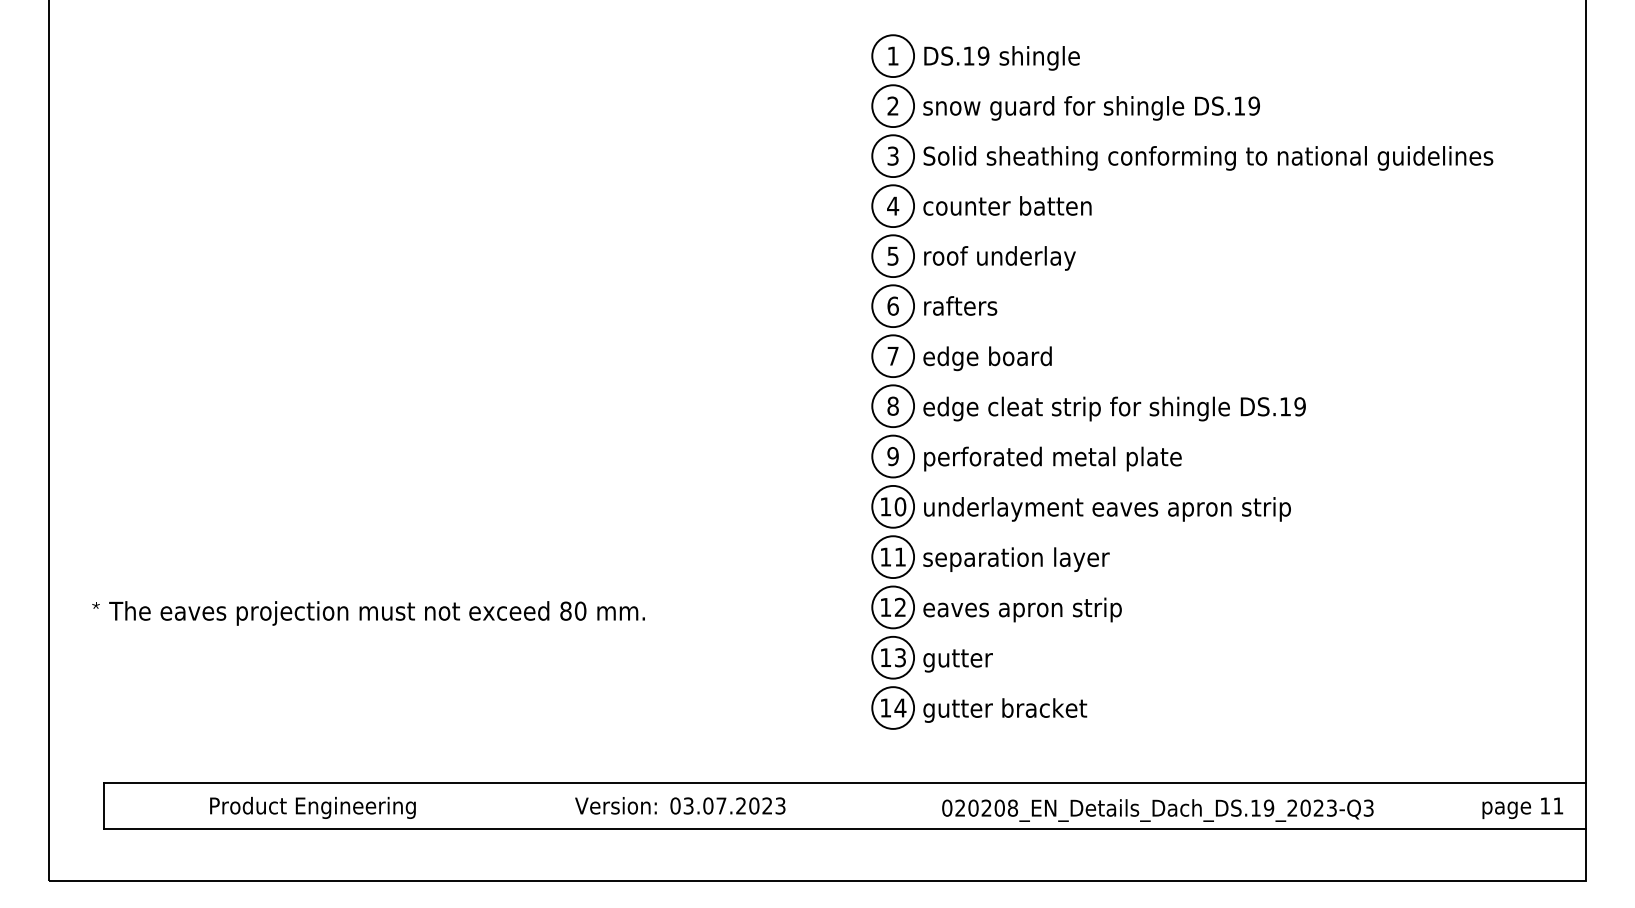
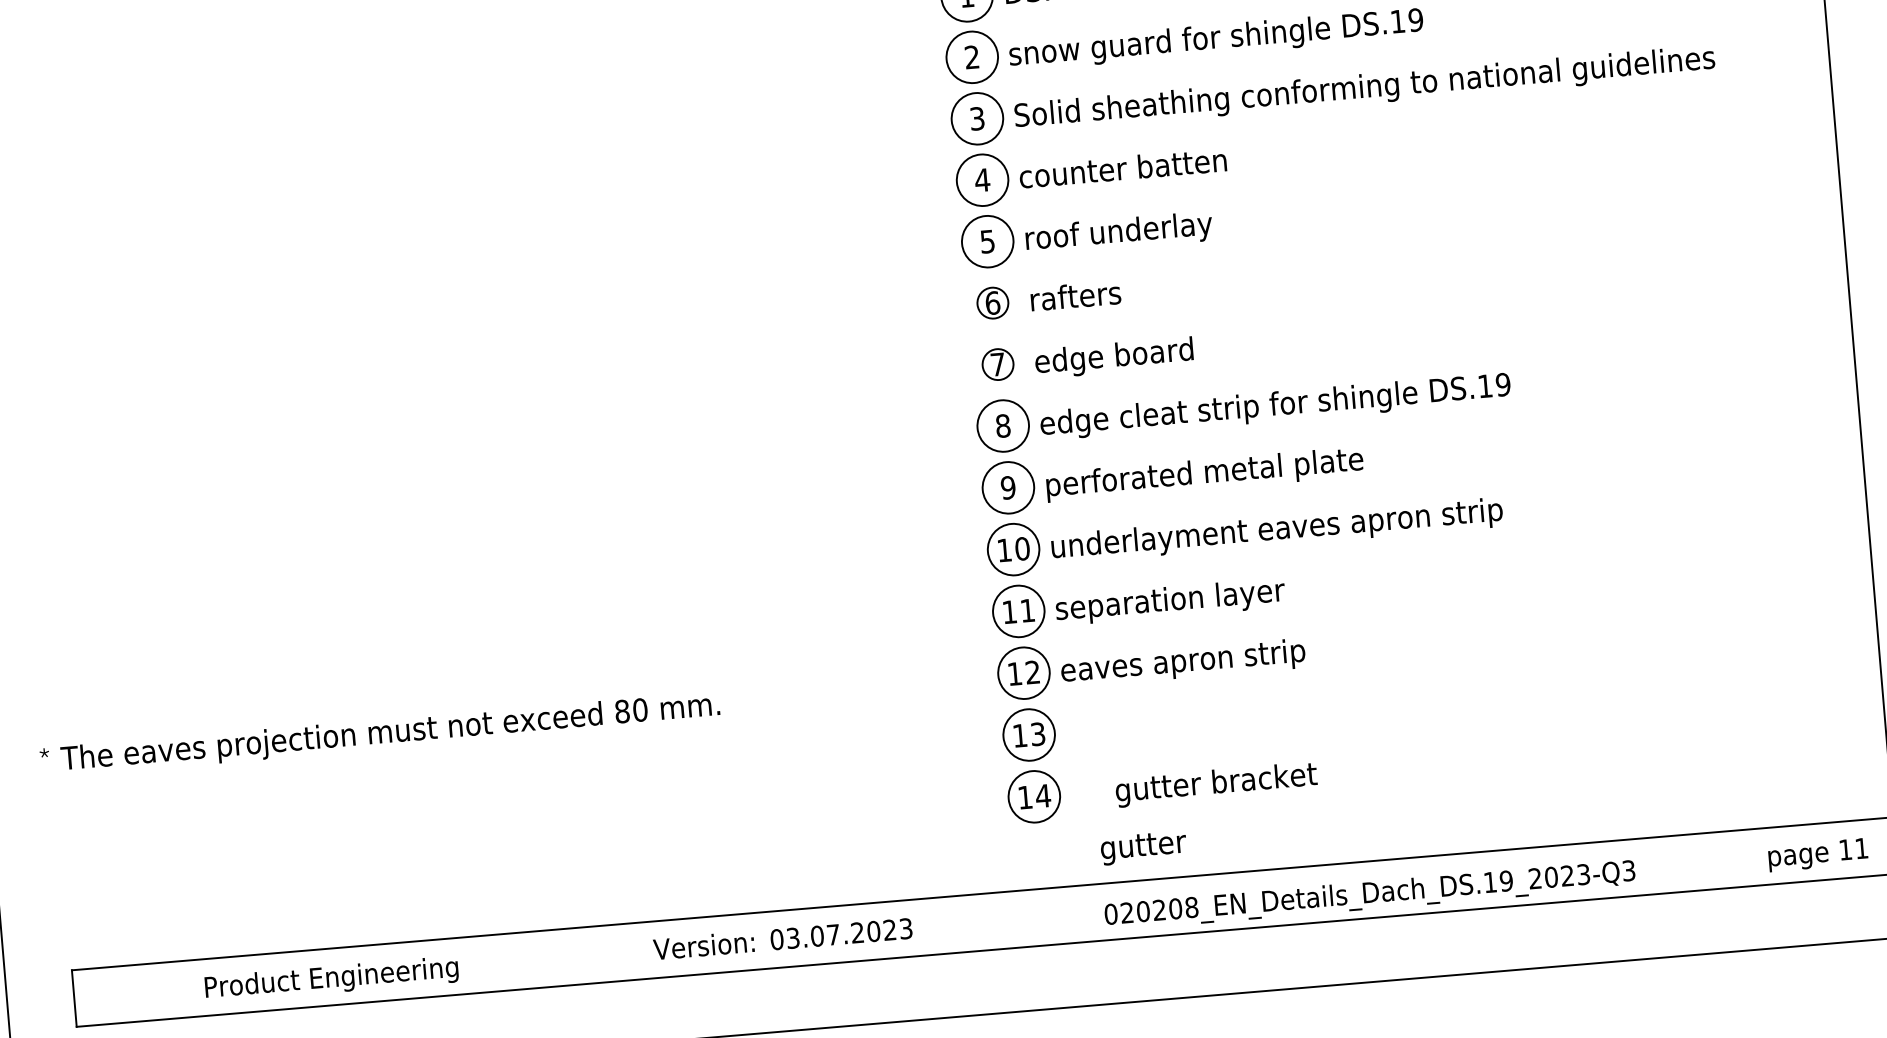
circle: (893, 306) -> (993, 303), size x0.6
circle: (893, 356) -> (998, 364), size x0.6
text: (957, 660) -> (1142, 847), moved
text: (1005, 710) -> (1216, 784), moved

